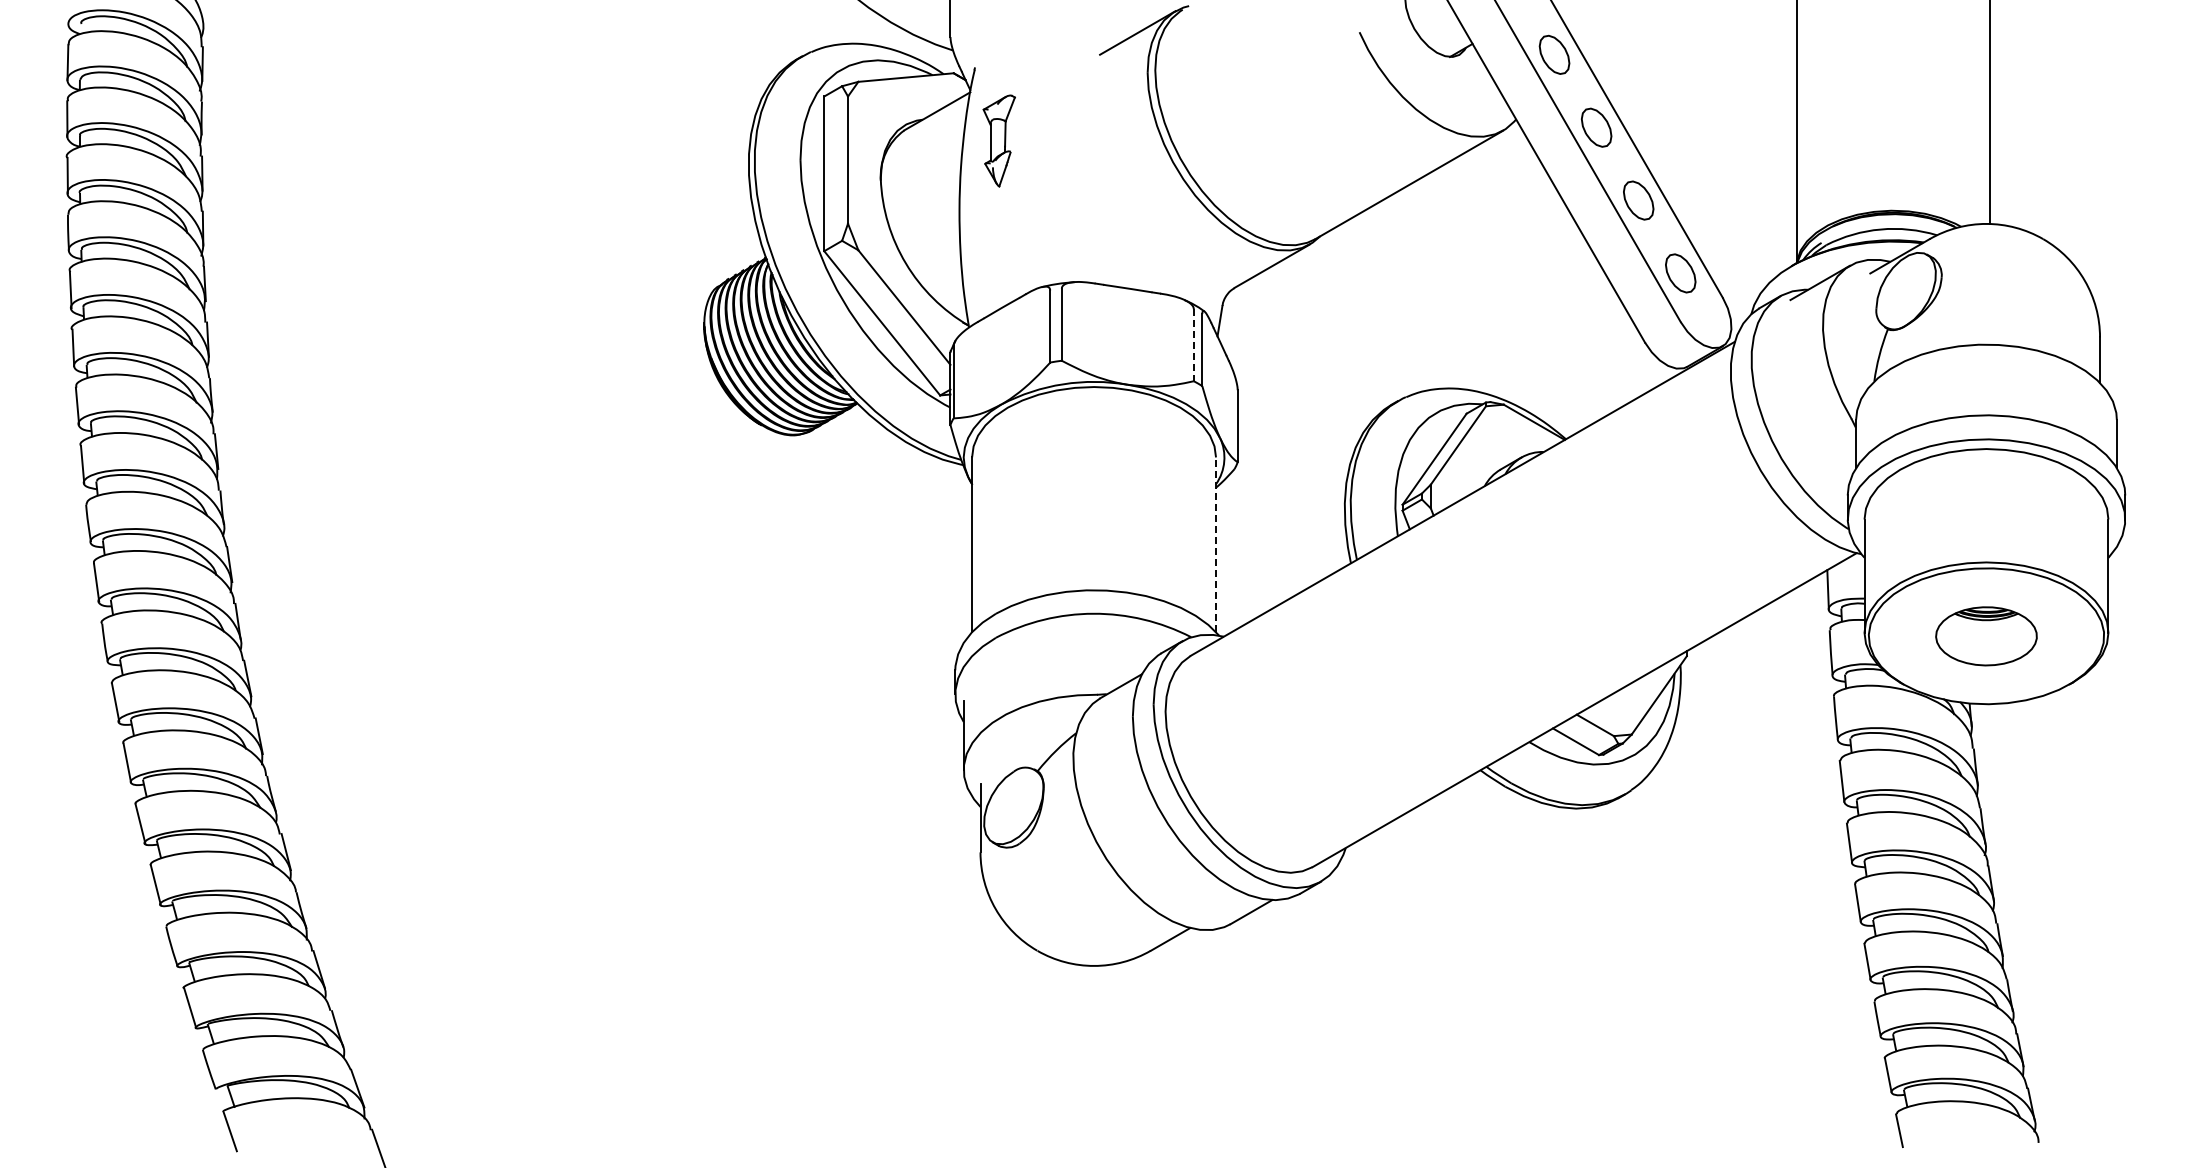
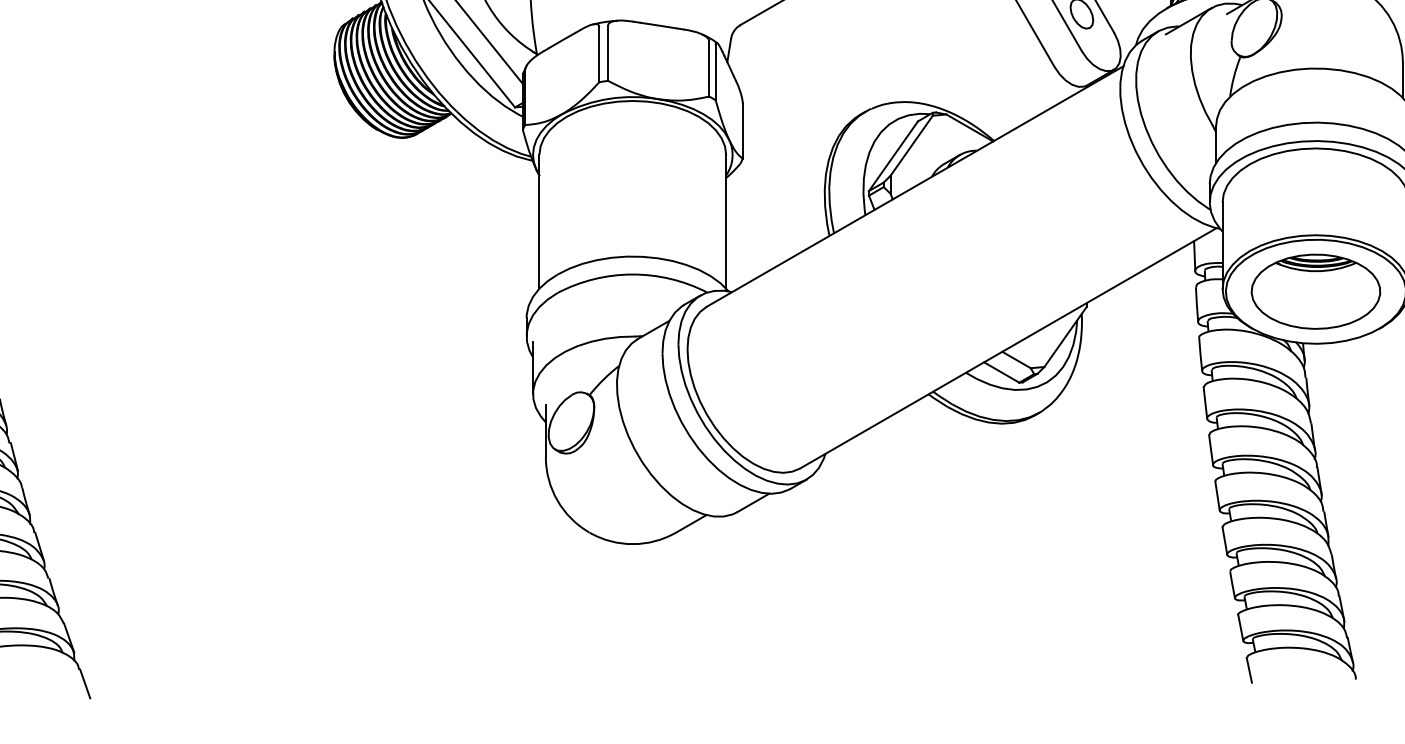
line: (1193, 345) -> (708, 69), dashed -> solid
line: (1216, 544) -> (726, 221), dashed -> solid
part: (1986, 636) -> (1315, 291), size x1.67

